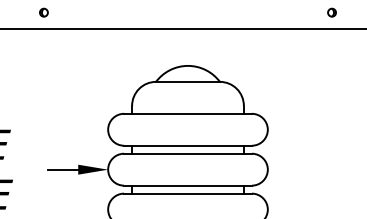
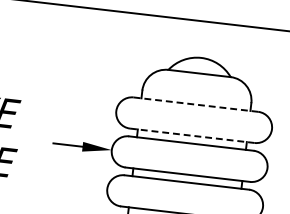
line: (188, 113) -> (196, 104), solid -> dashed
line: (188, 145) -> (192, 135), solid -> dashed

